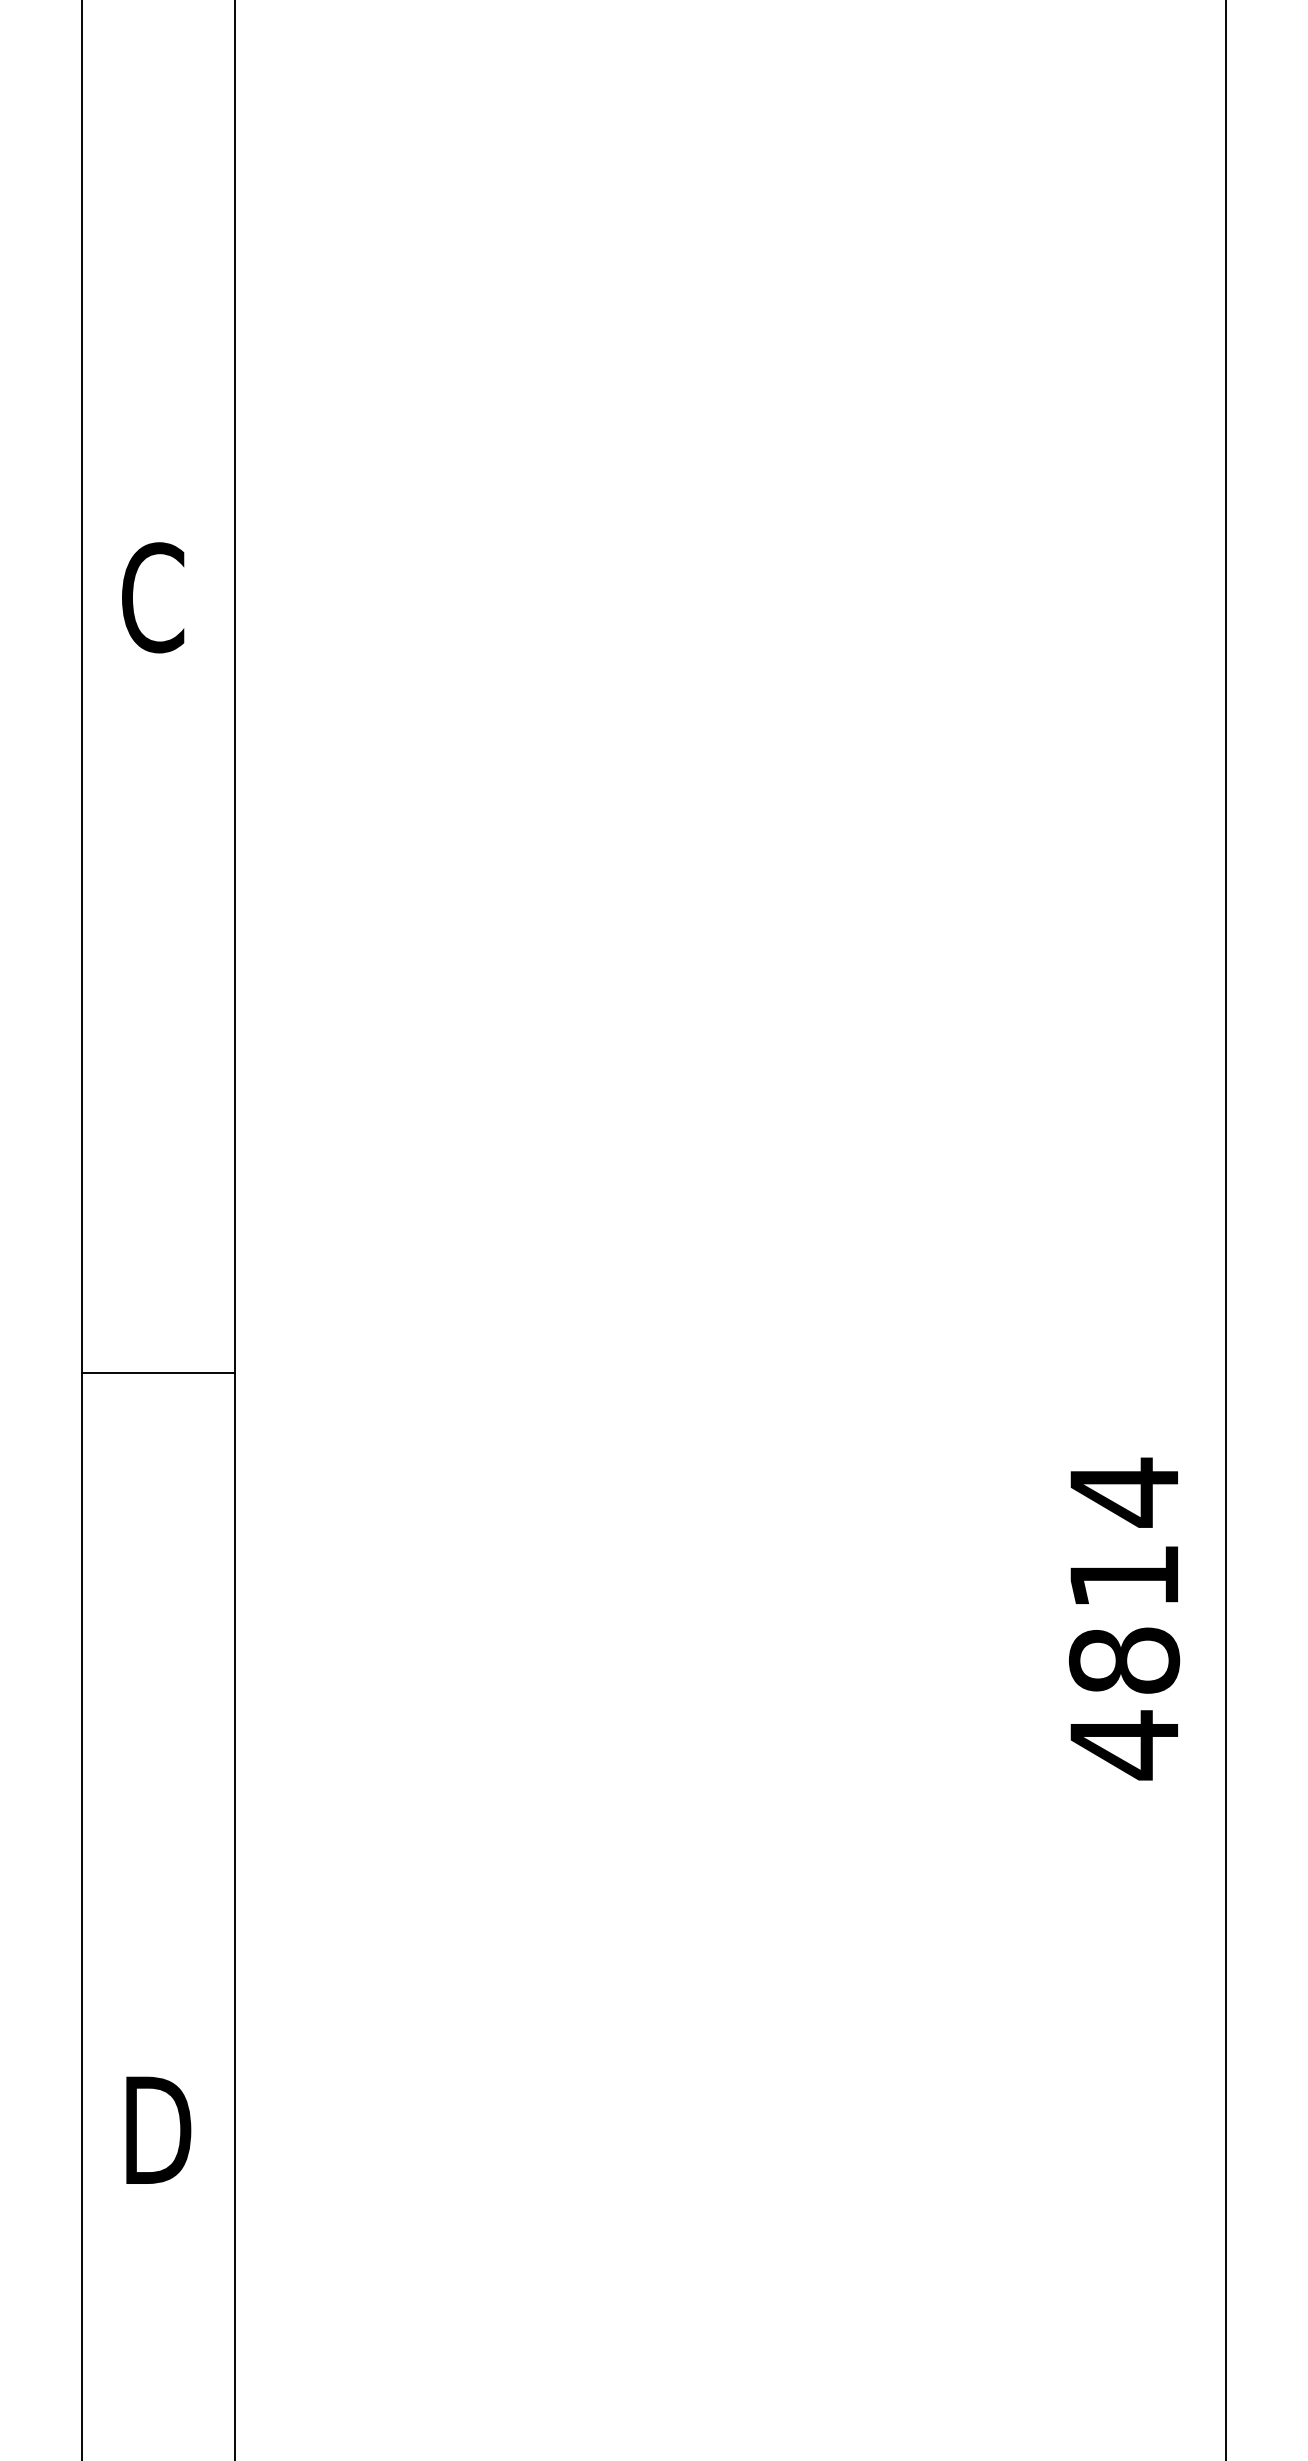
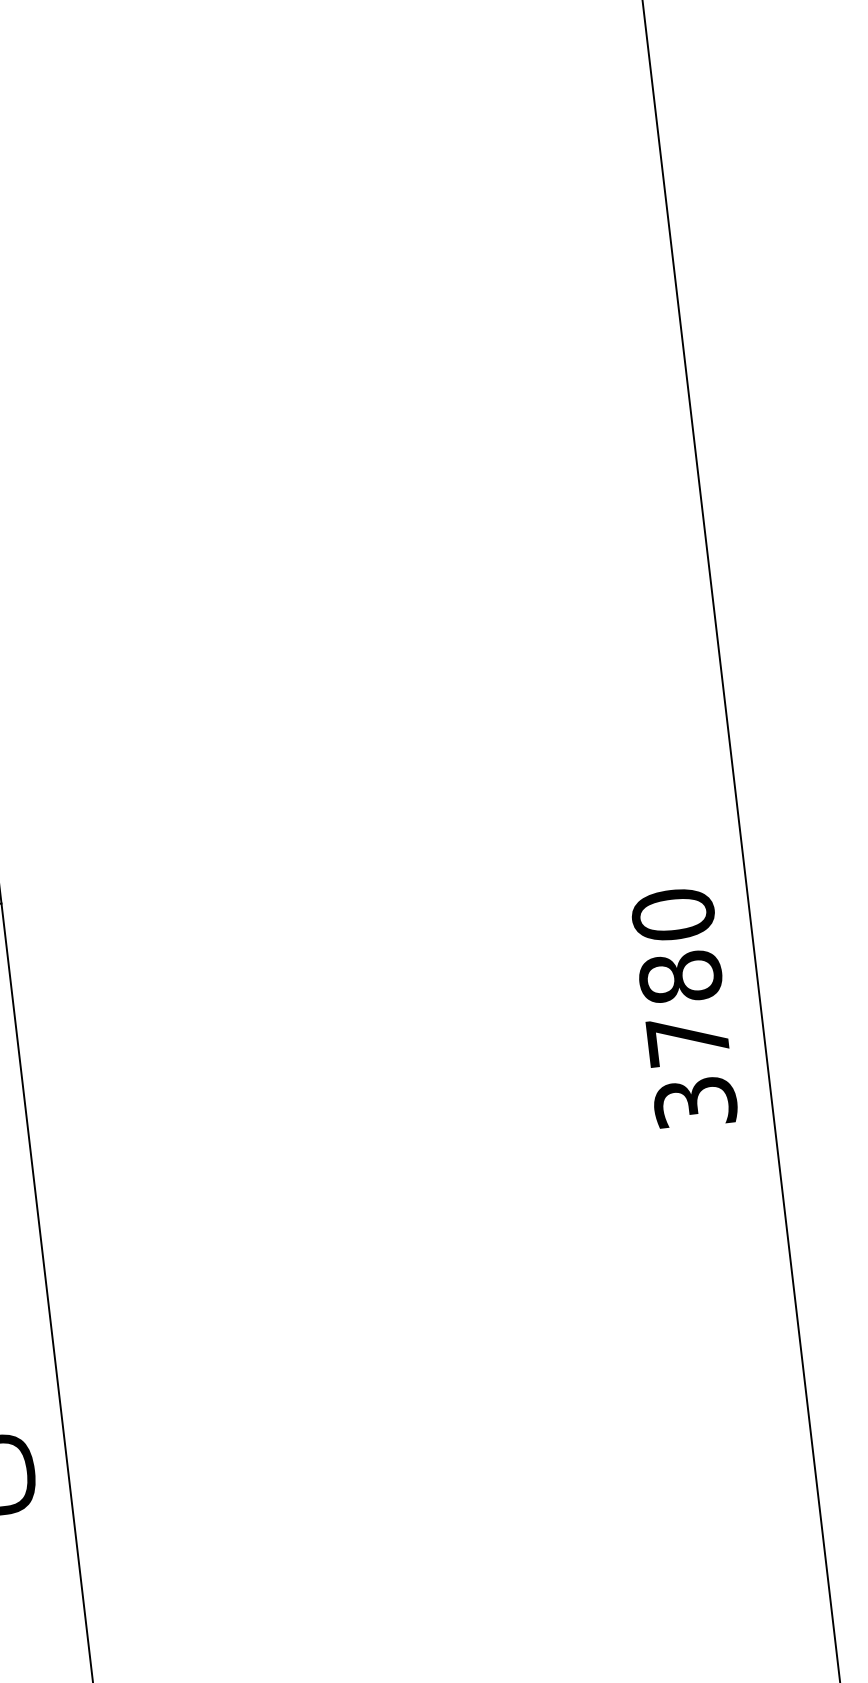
text: (1124, 1618) -> (684, 1008), 4814 -> 3780

